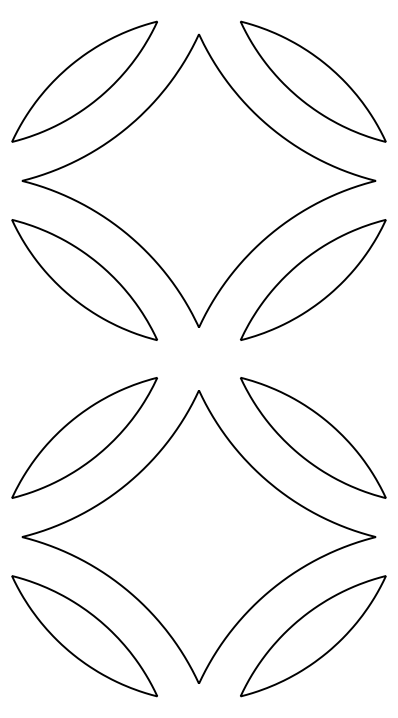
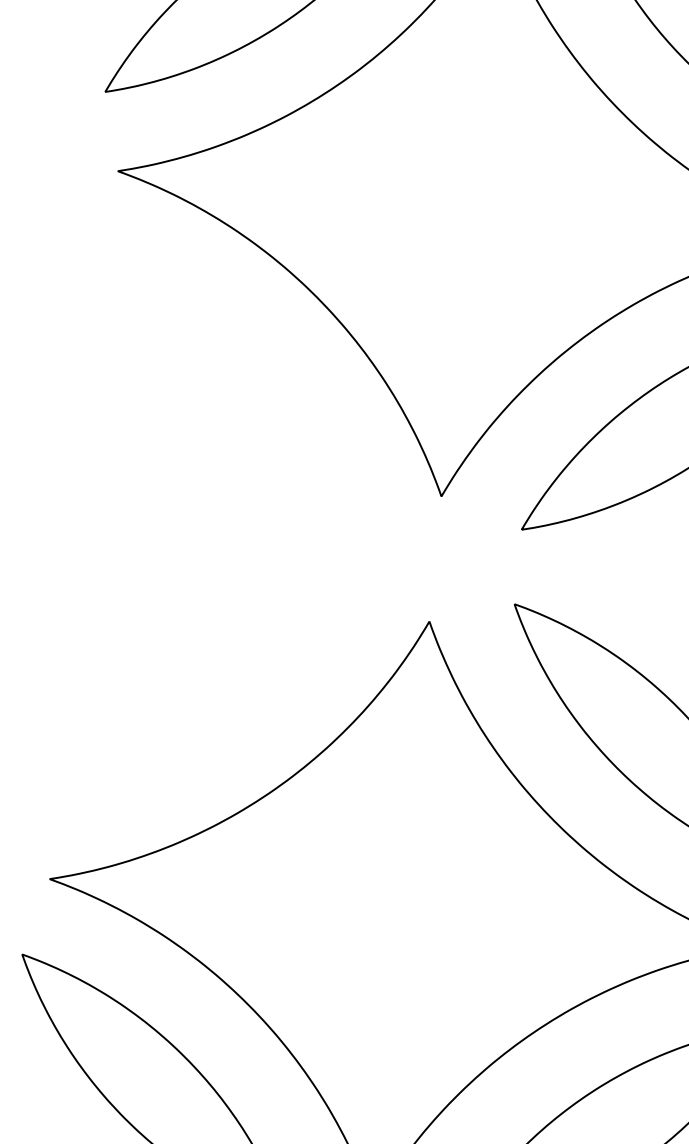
part: (84, 279) -> (223, 379), removed
part: (84, 437) -> (192, 693), removed

